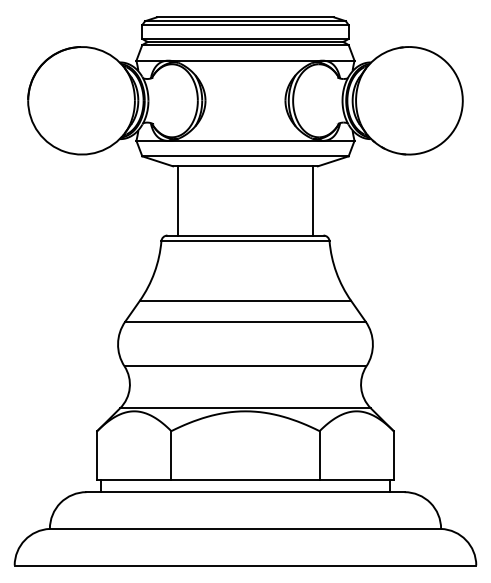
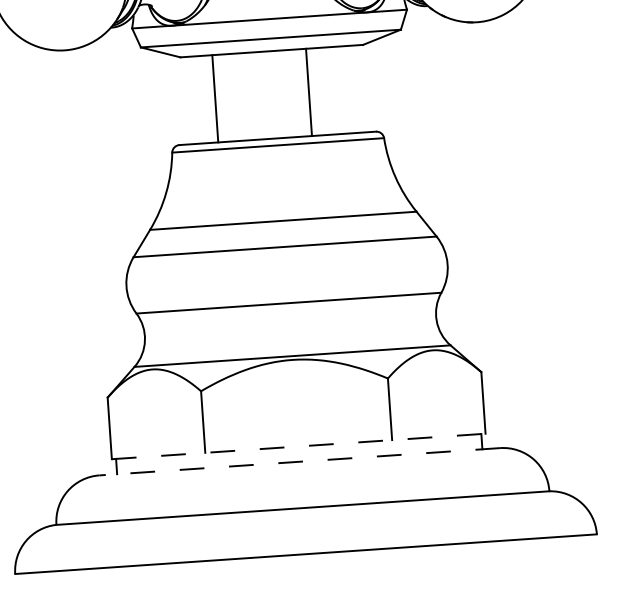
line: (178, 200) -> (215, 98), moved
line: (312, 200) -> (308, 91), moved
line: (245, 480) -> (298, 447), solid -> dashed
line: (245, 492) -> (299, 462), solid -> dashed

